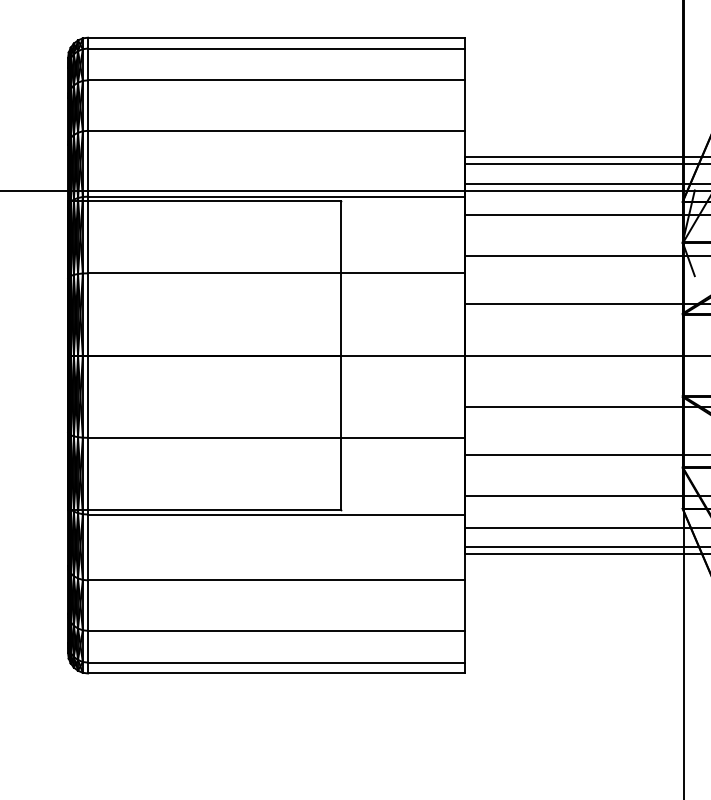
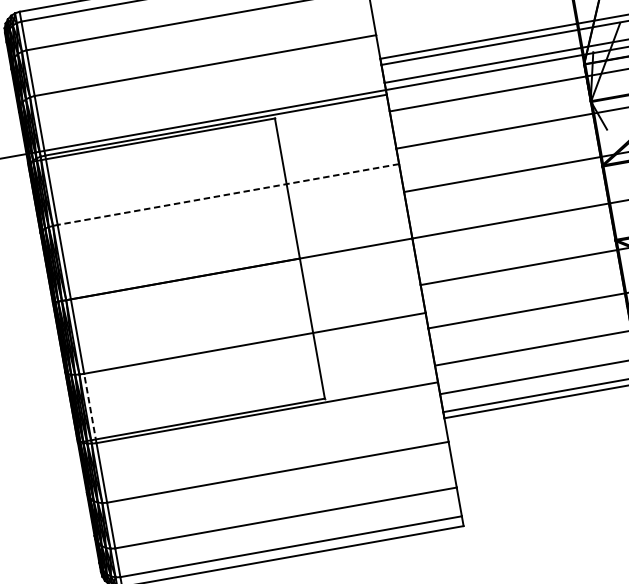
line: (276, 273) -> (228, 194), solid -> dashed
line: (87, 475) -> (89, 407), solid -> dashed

